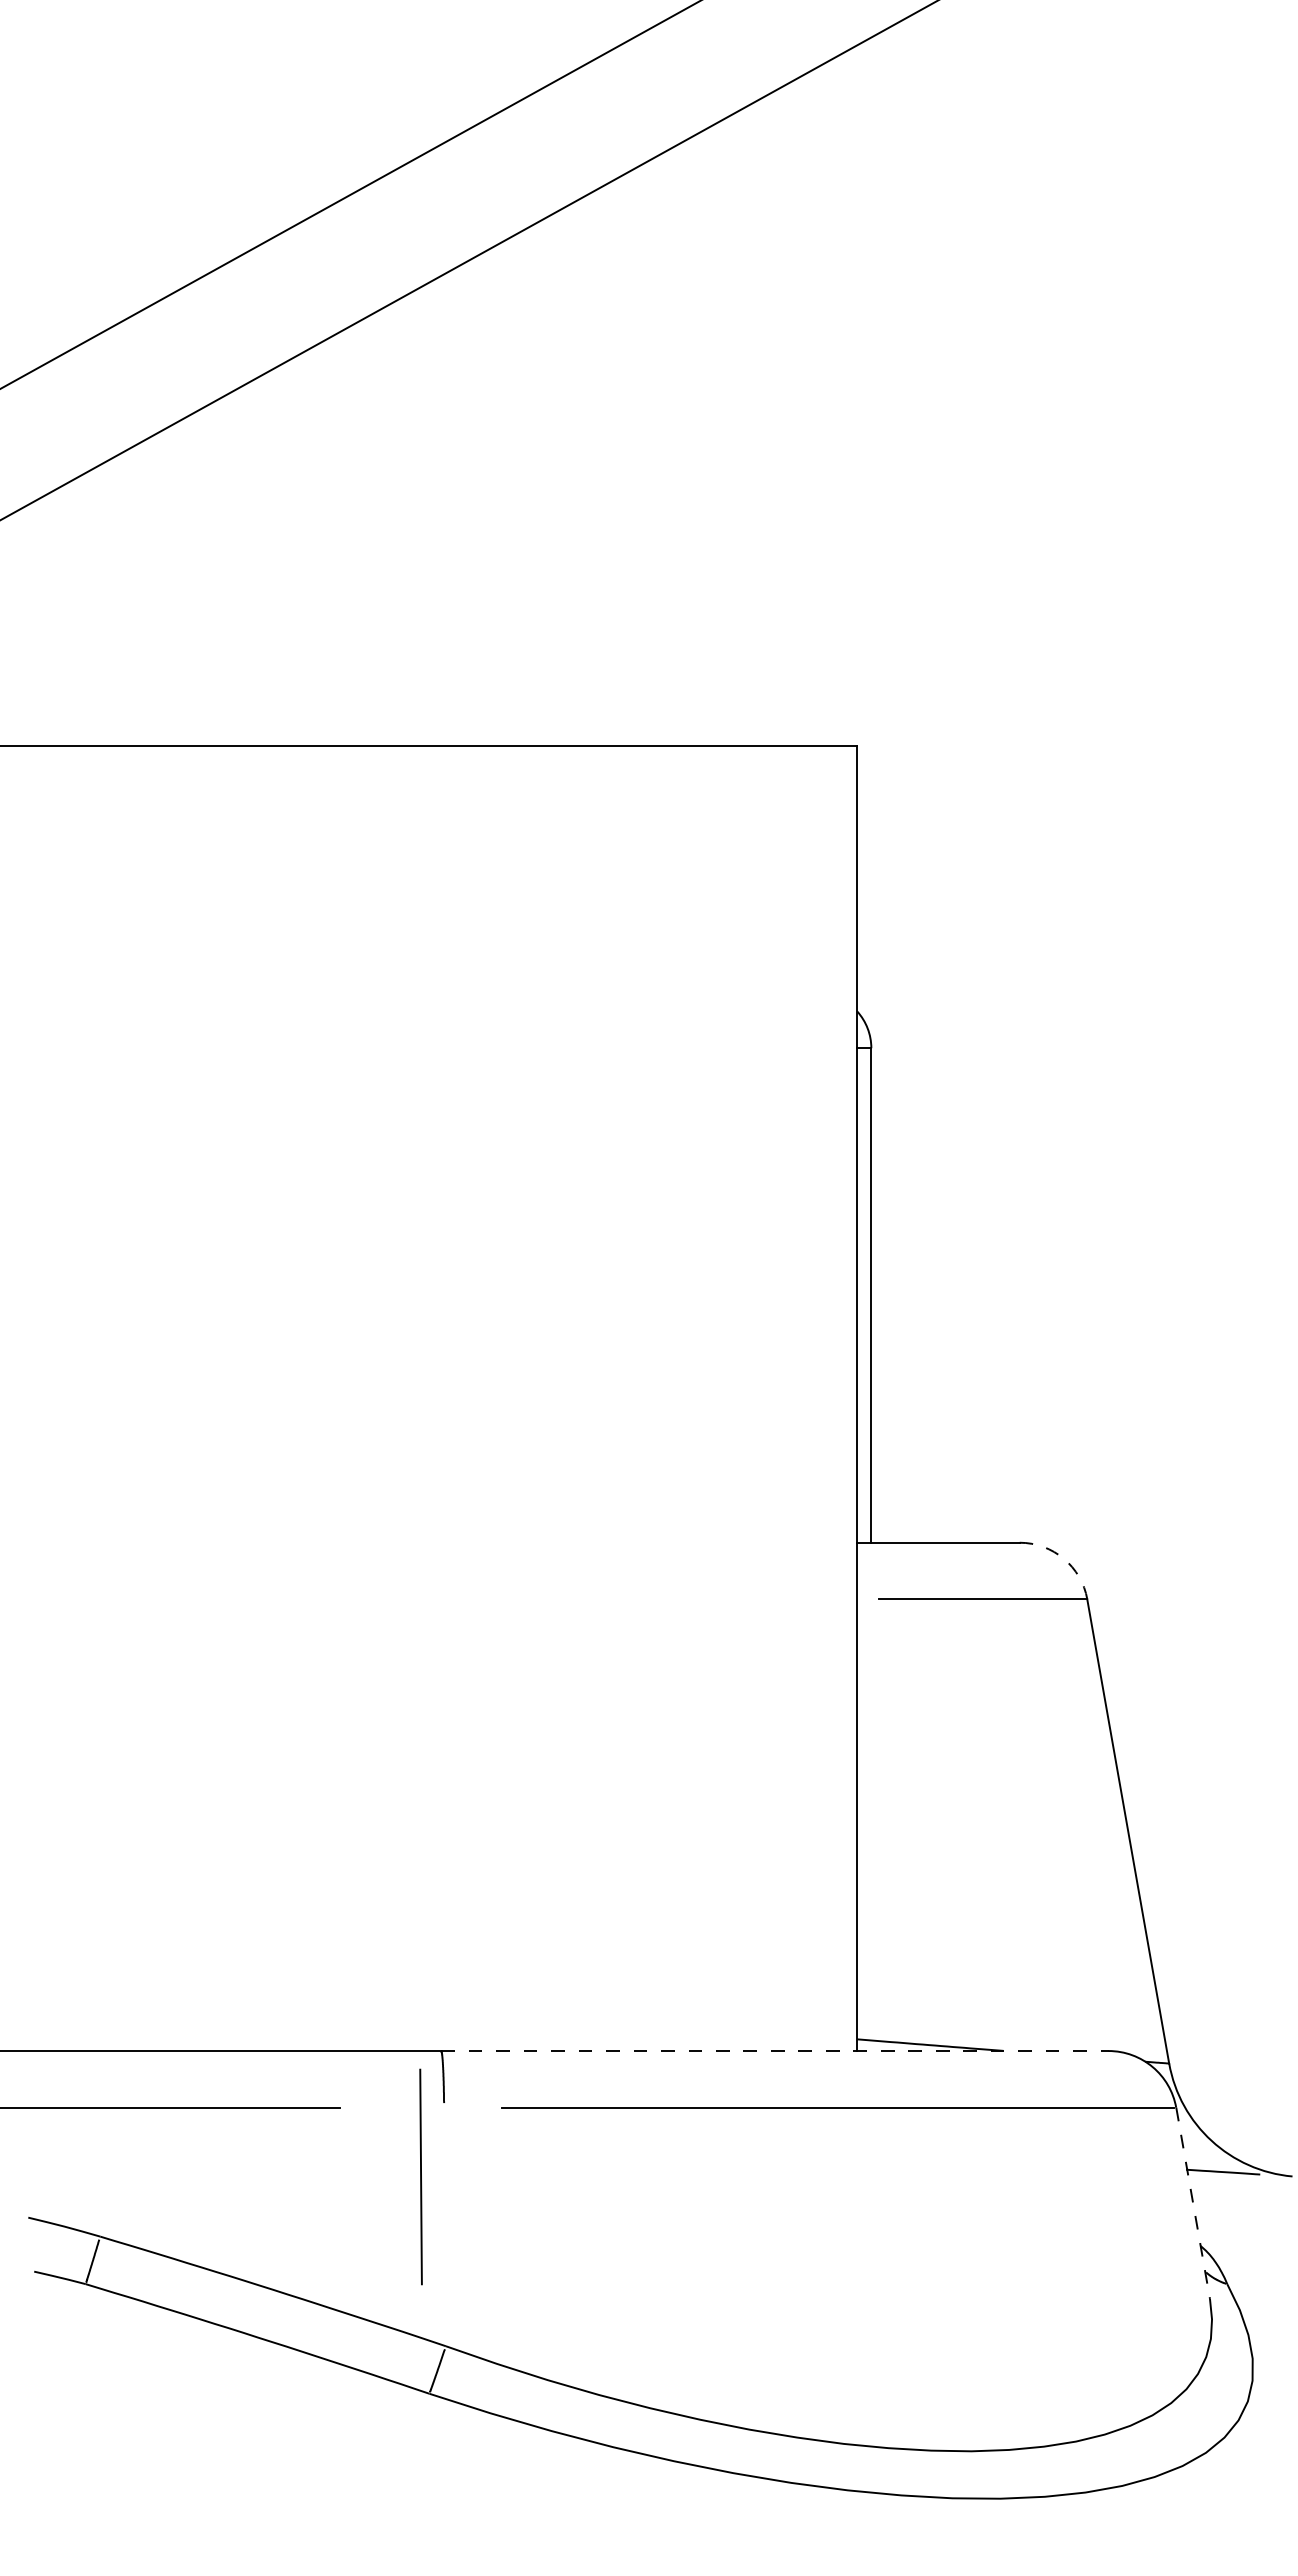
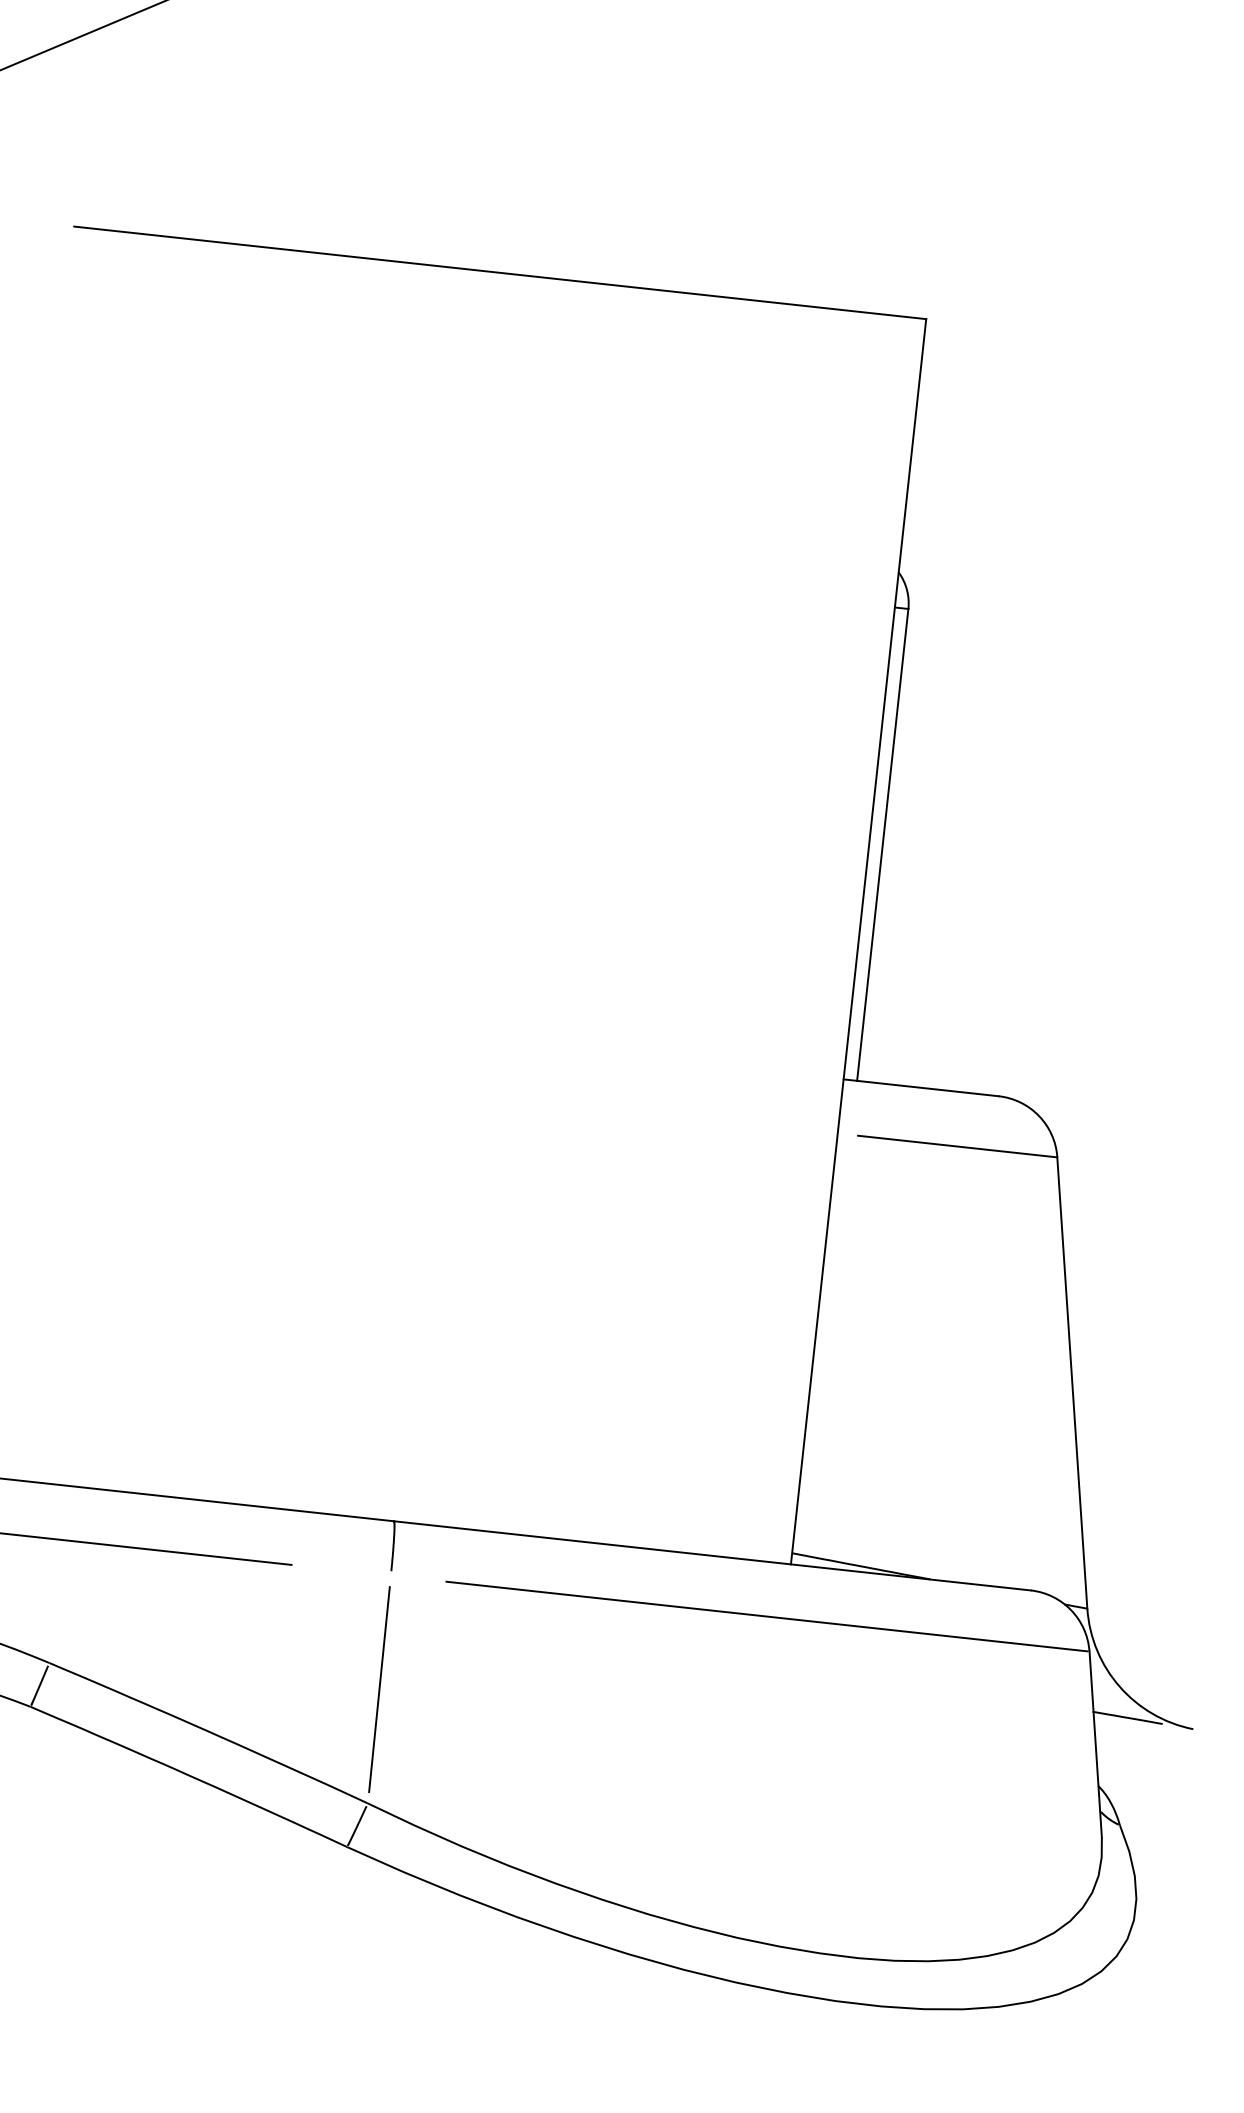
arc: (1063, 1558) -> (1038, 1115), dashed -> solid
line: (774, 2051) -> (711, 1556), dashed -> solid
line: (420, 2176) -> (378, 1689), moved
line: (1193, 2203) -> (1096, 1744), dashed -> solid

